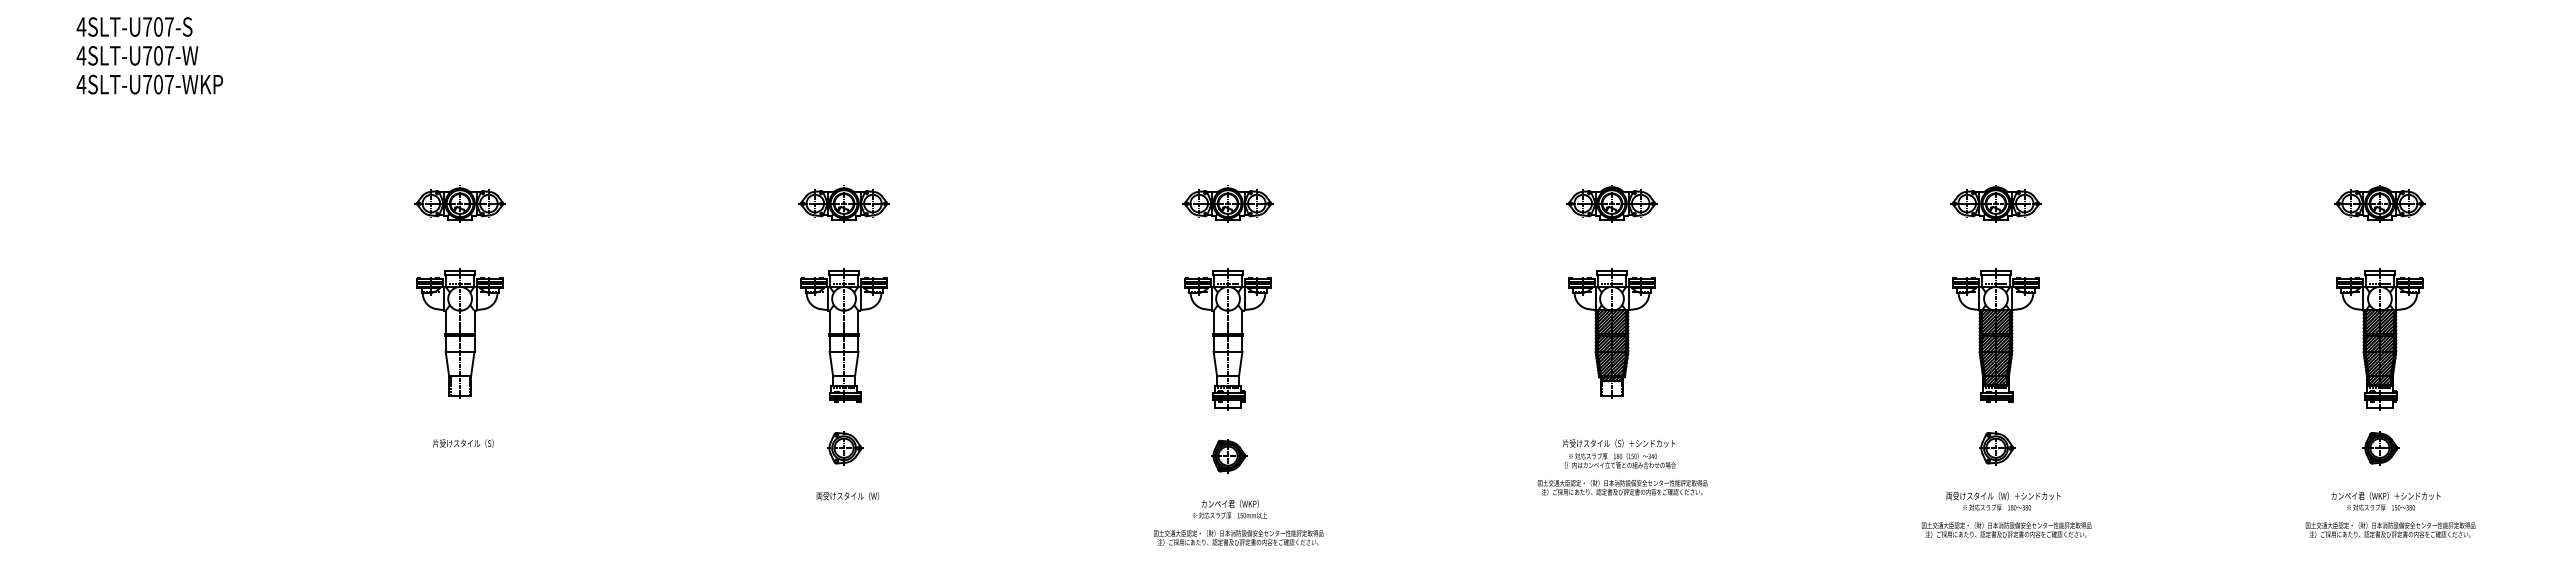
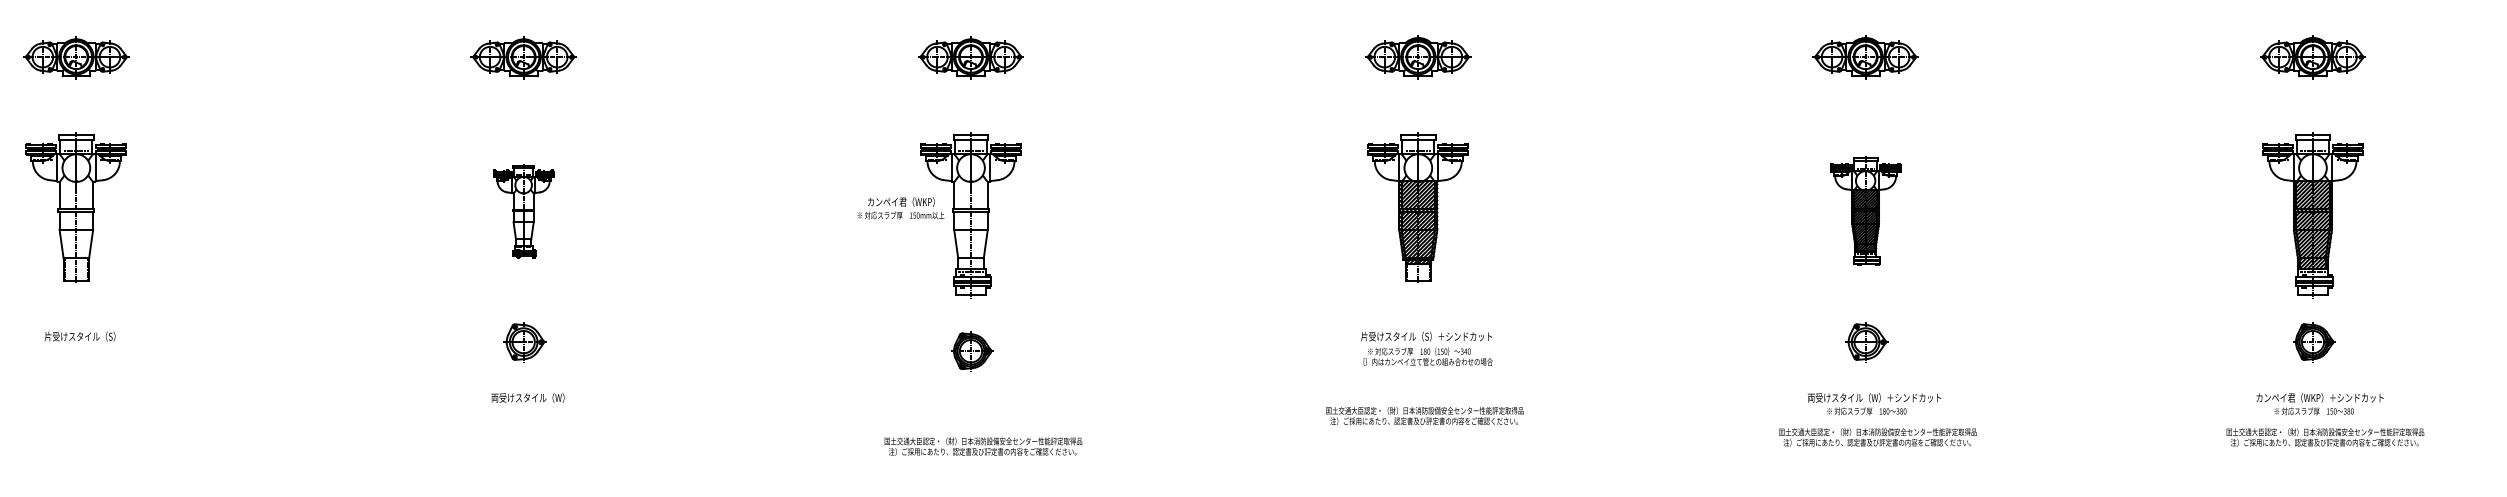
part: (843, 335) -> (523, 210), size x0.6
part: (1995, 335) -> (1865, 210), size x0.7
text: (1622, 487) -> (1424, 415), moved
text: (1229, 508) -> (900, 207), moved

